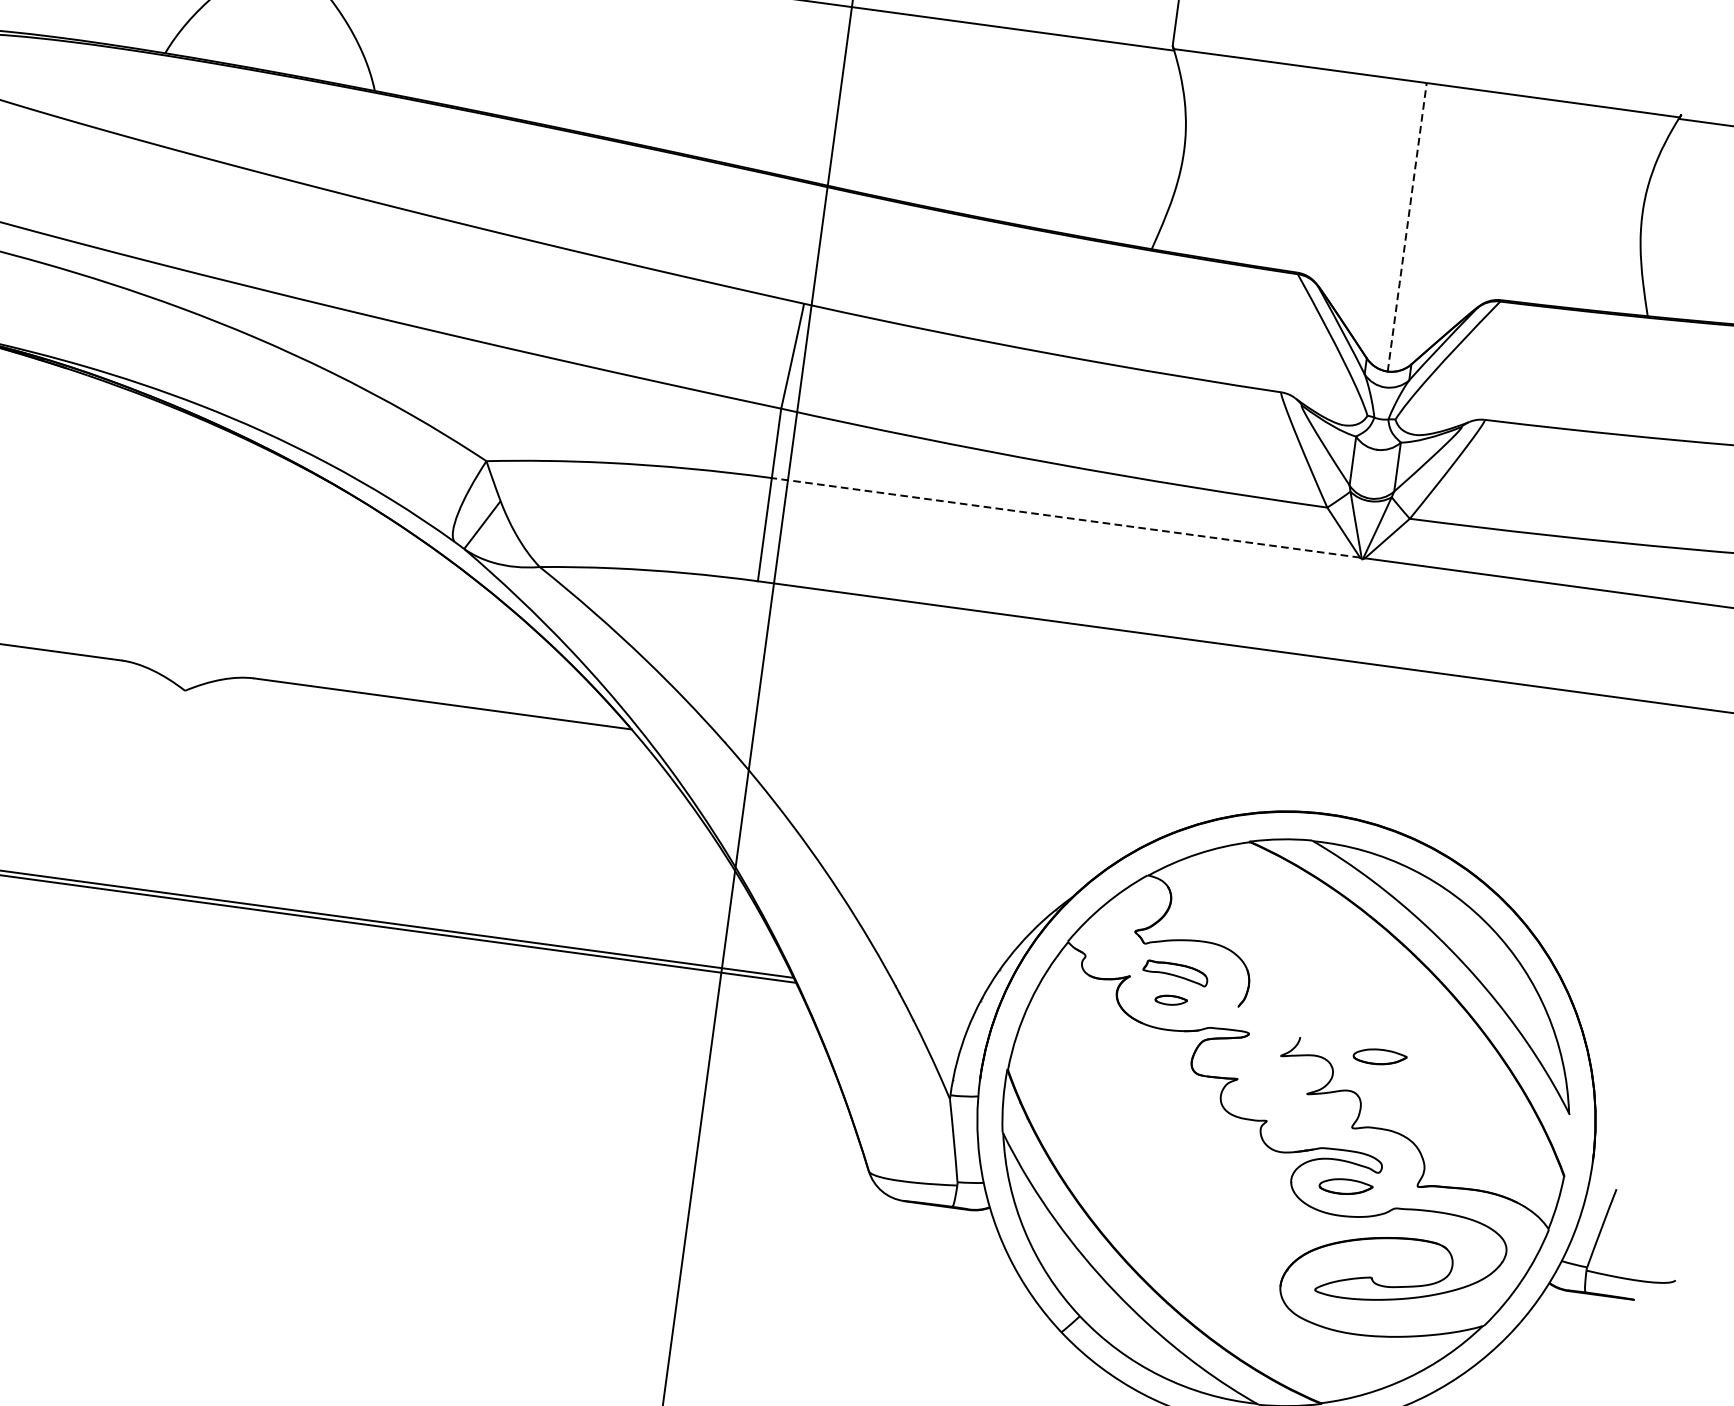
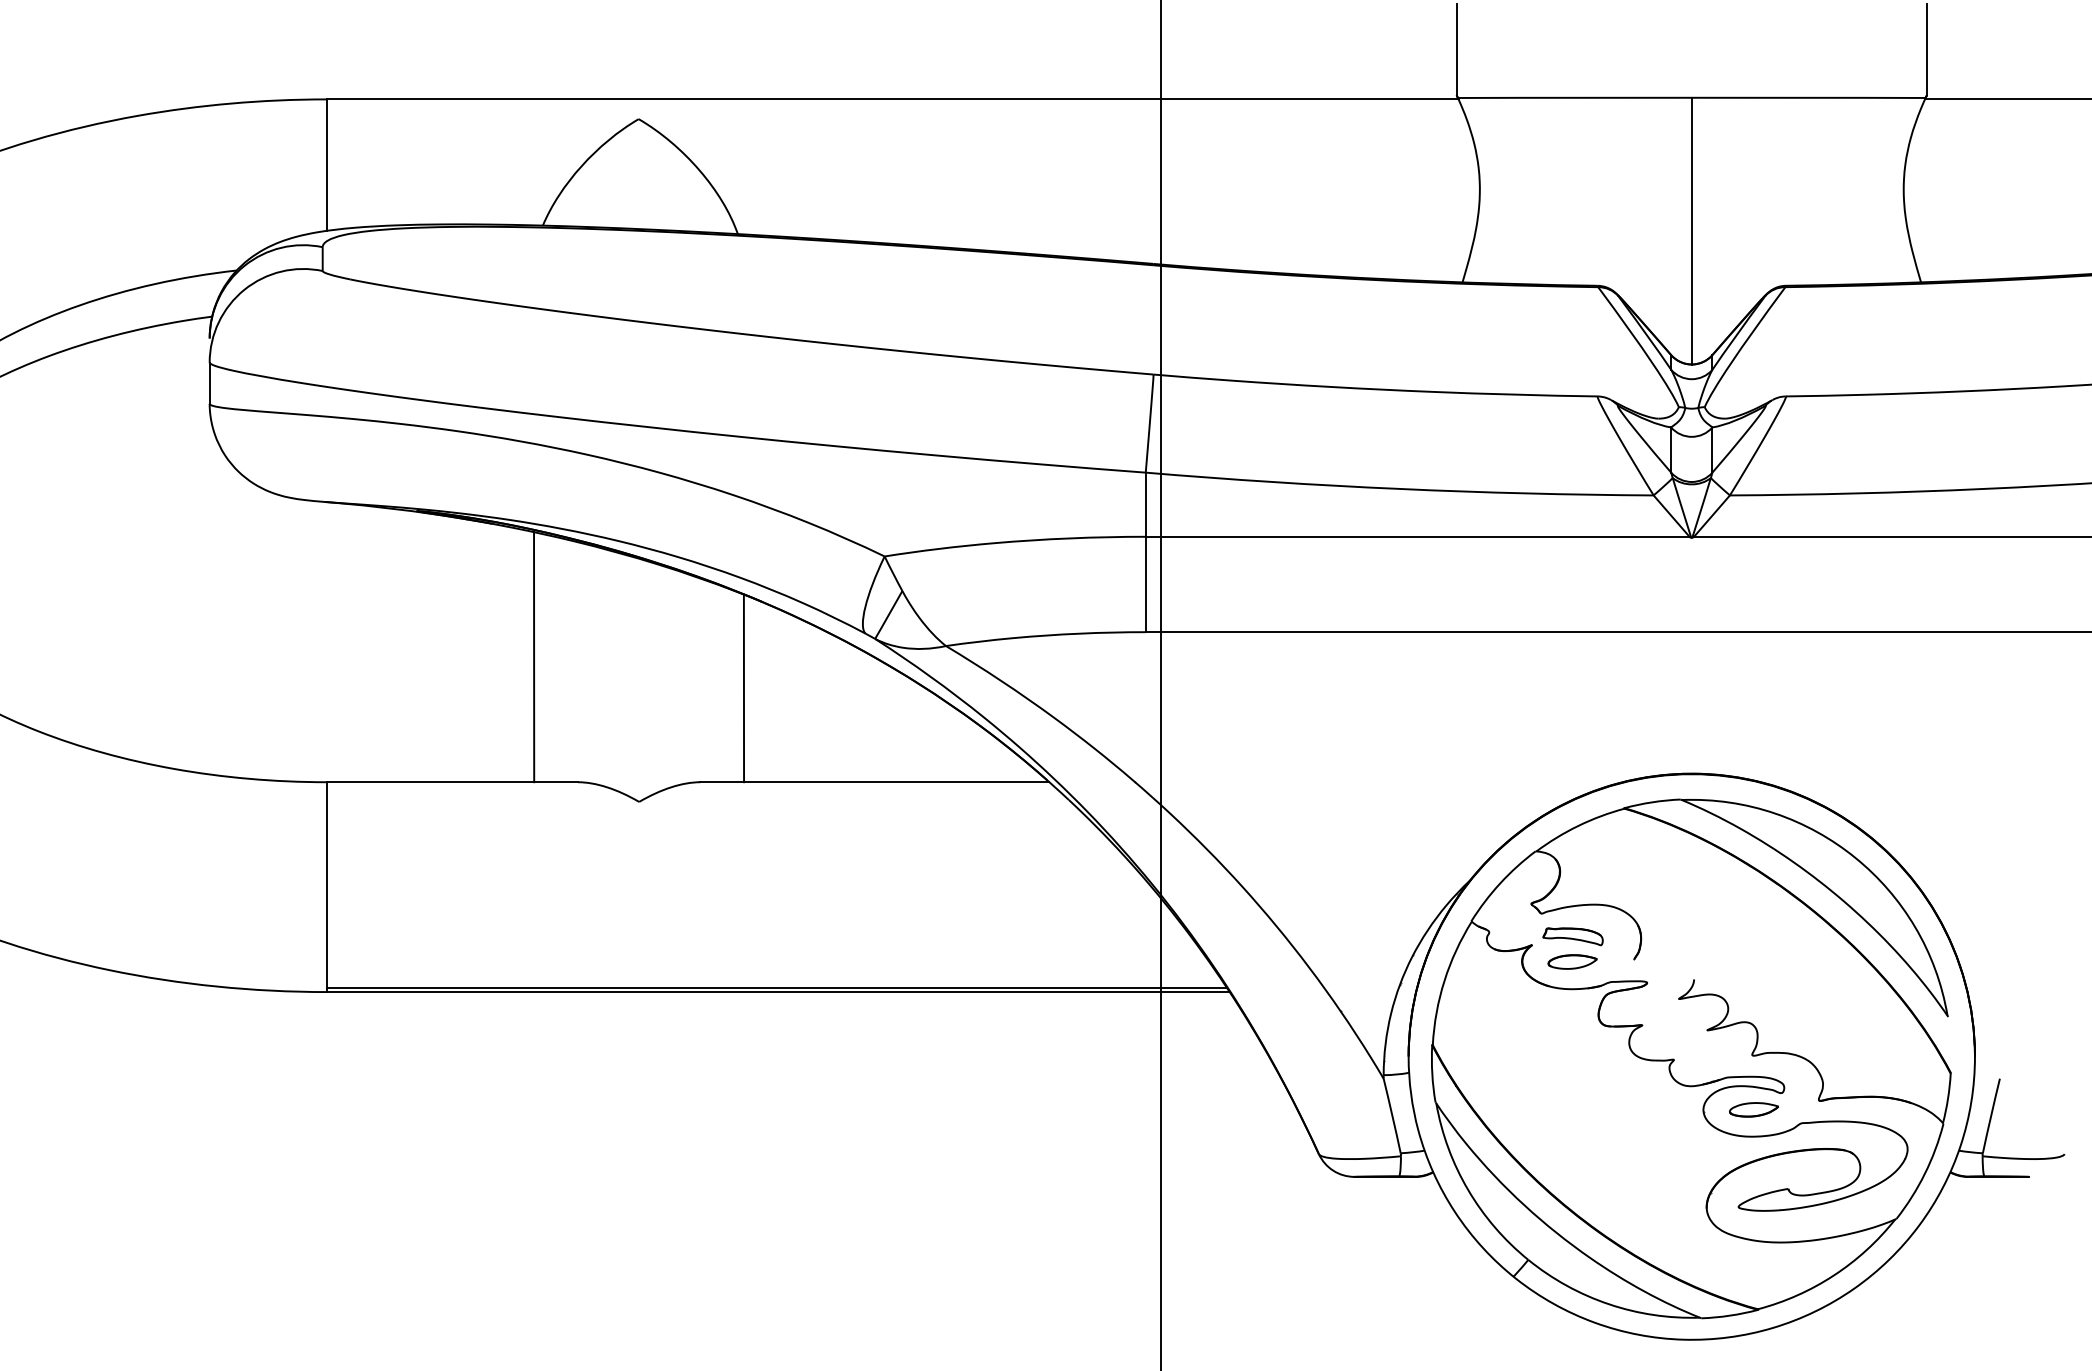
line: (1687, 65) -> (1926, 49), added
line: (1407, 226) -> (1691, 230), dashed -> solid
line: (1065, 517) -> (1417, 536), dashed -> solid
line: (92, 519) -> (534, 657), added
line: (314, 583) -> (743, 688), added
part: (1171, 999) -> (1572, 961), size x1.67
part: (1380, 1056) -> (1769, 987), removed

